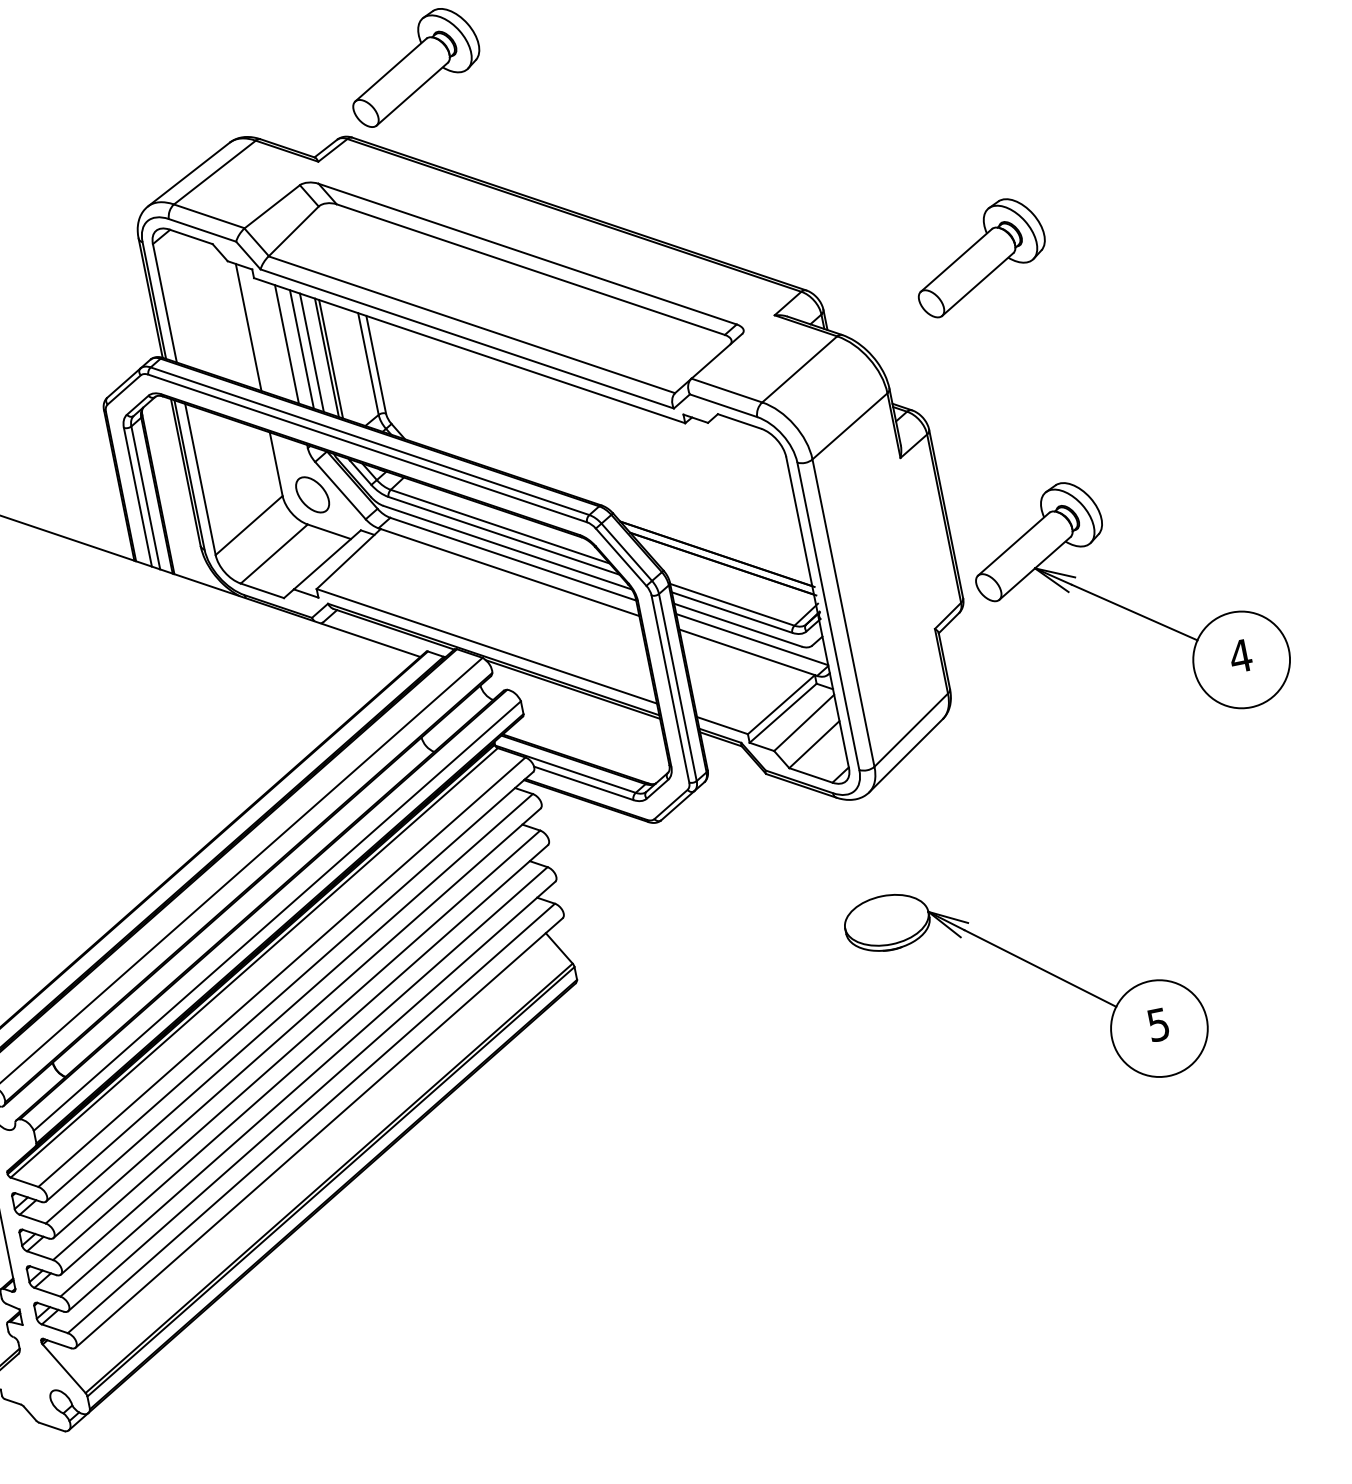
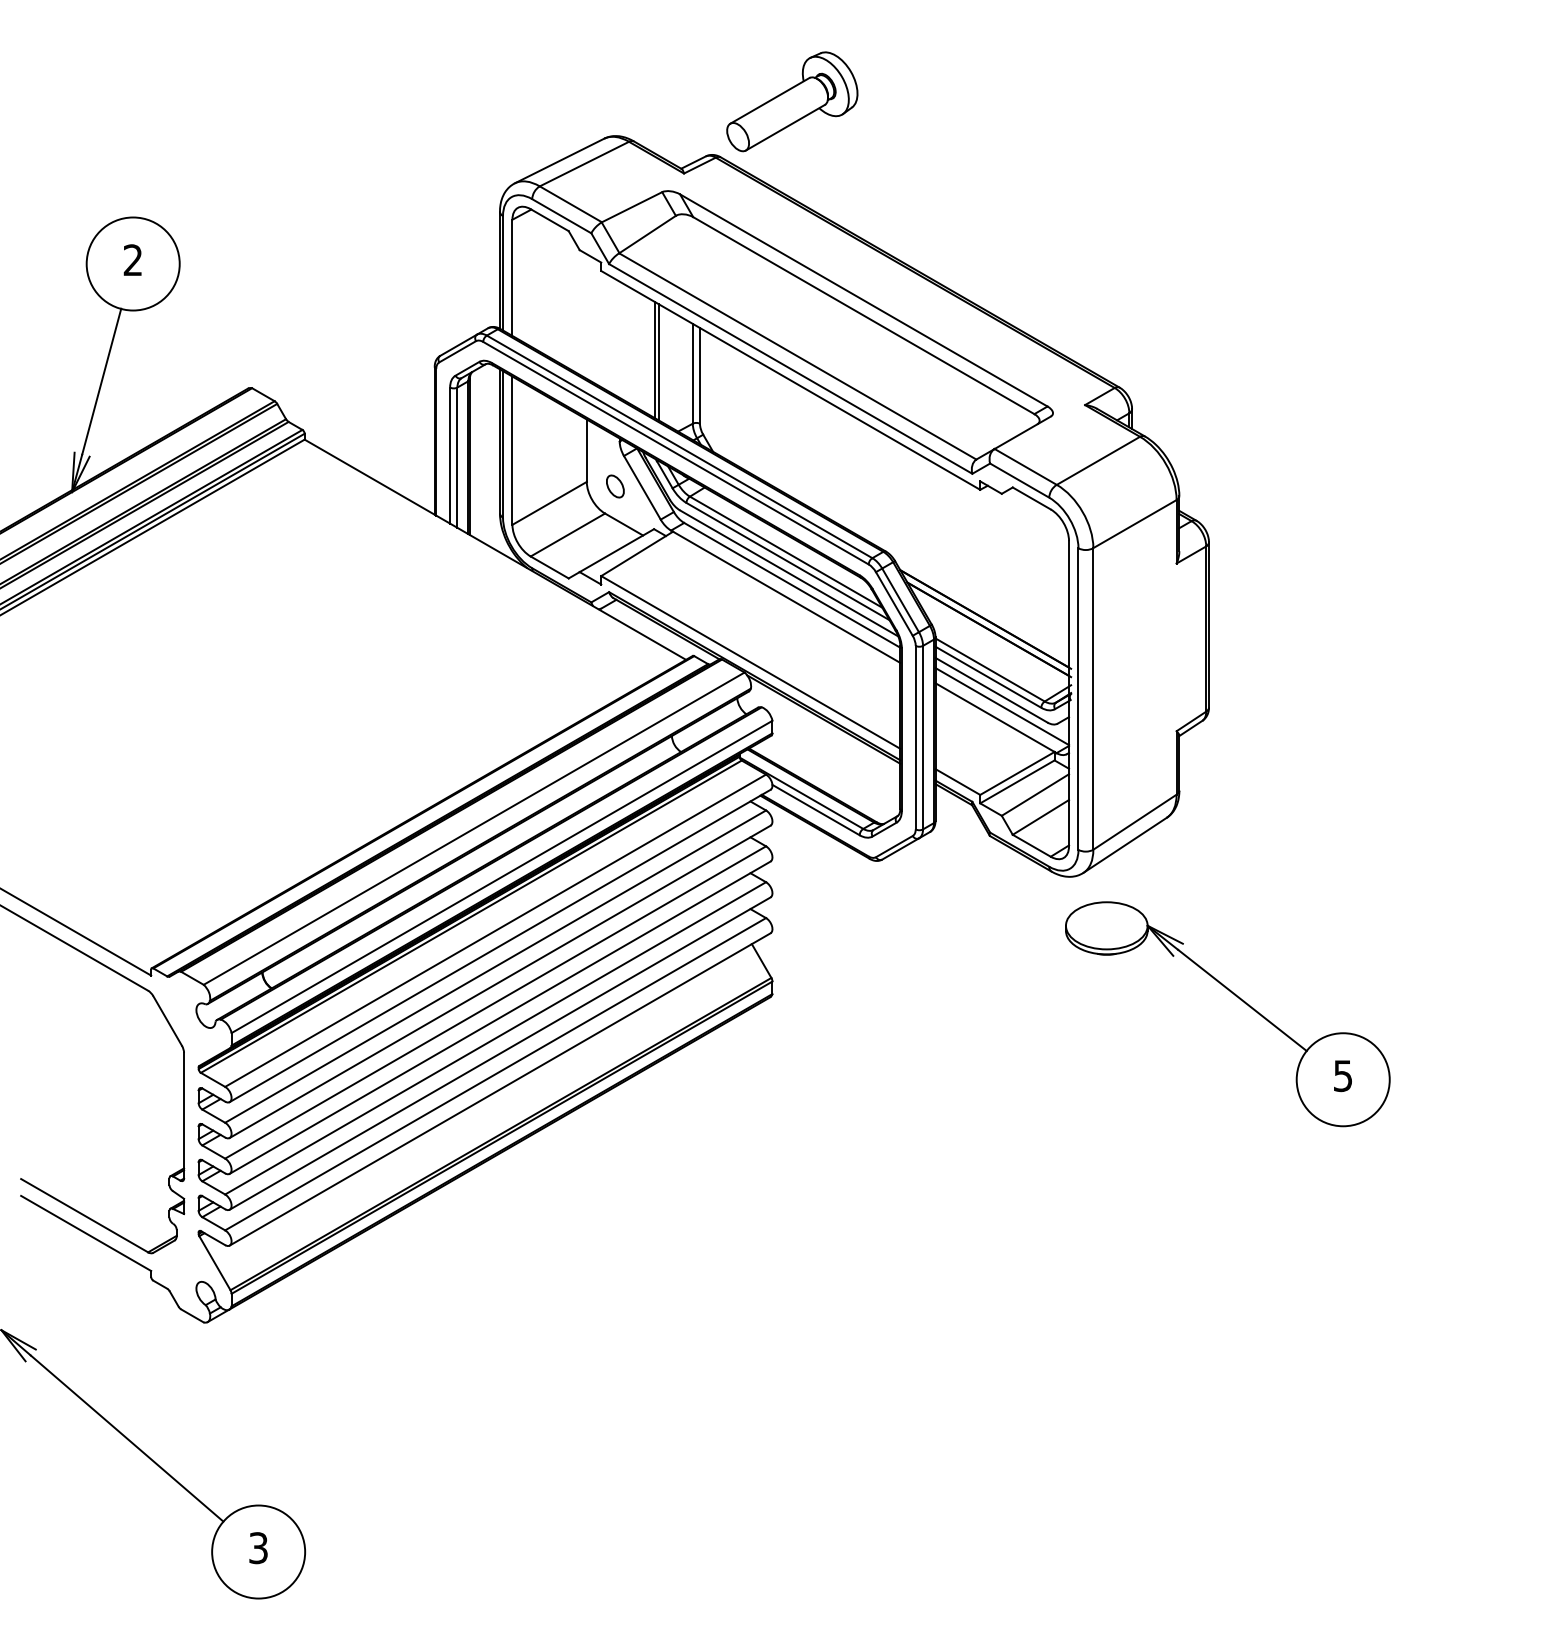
part: (979, 256) -> (1289, 388), removed
line: (248, 327) -> (586, 316), removed
line: (286, 344) -> (619, 339), removed
line: (301, 349) -> (632, 347), removed
line: (311, 352) -> (641, 352), removed
part: (312, 494) -> (615, 486), size x0.6
part: (1127, 608) -> (1362, 748), removed
part: (1038, 968) -> (1240, 1000), moved

